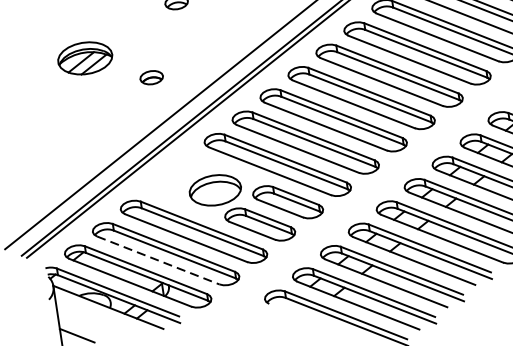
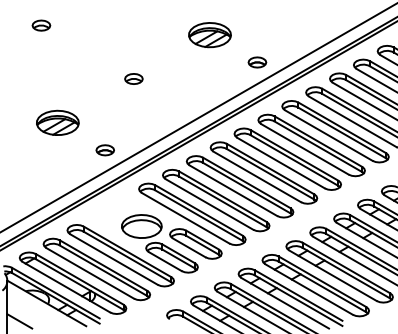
part: (84, 57) -> (57, 122), moved
part: (150, 78) -> (104, 150), moved
line: (158, 260) -> (90, 273), dashed -> solid

